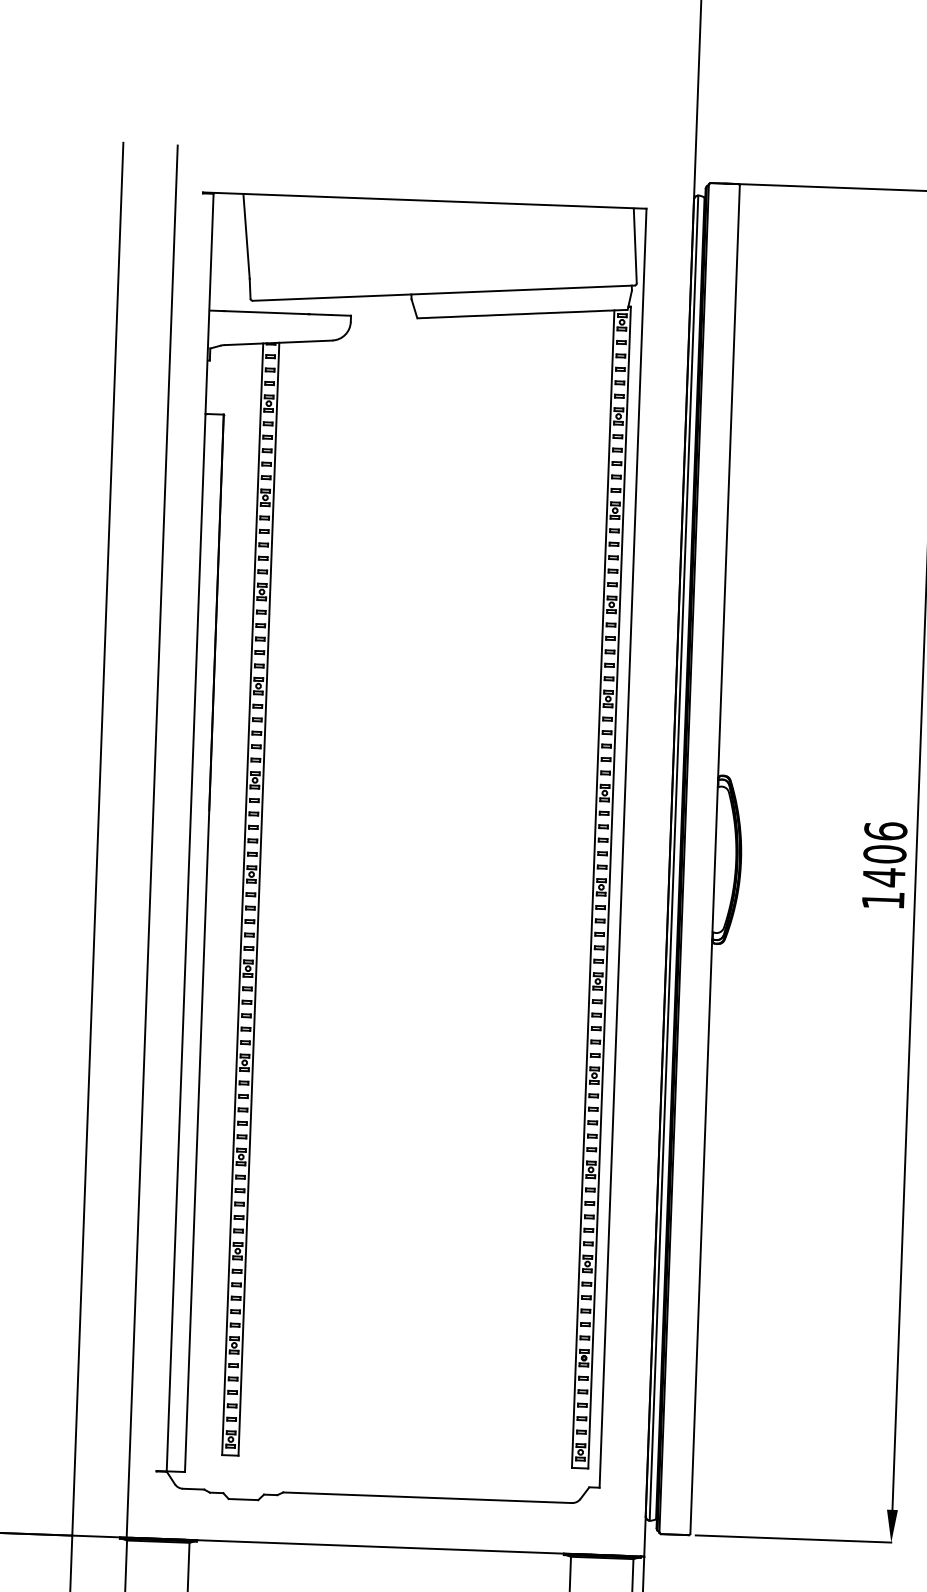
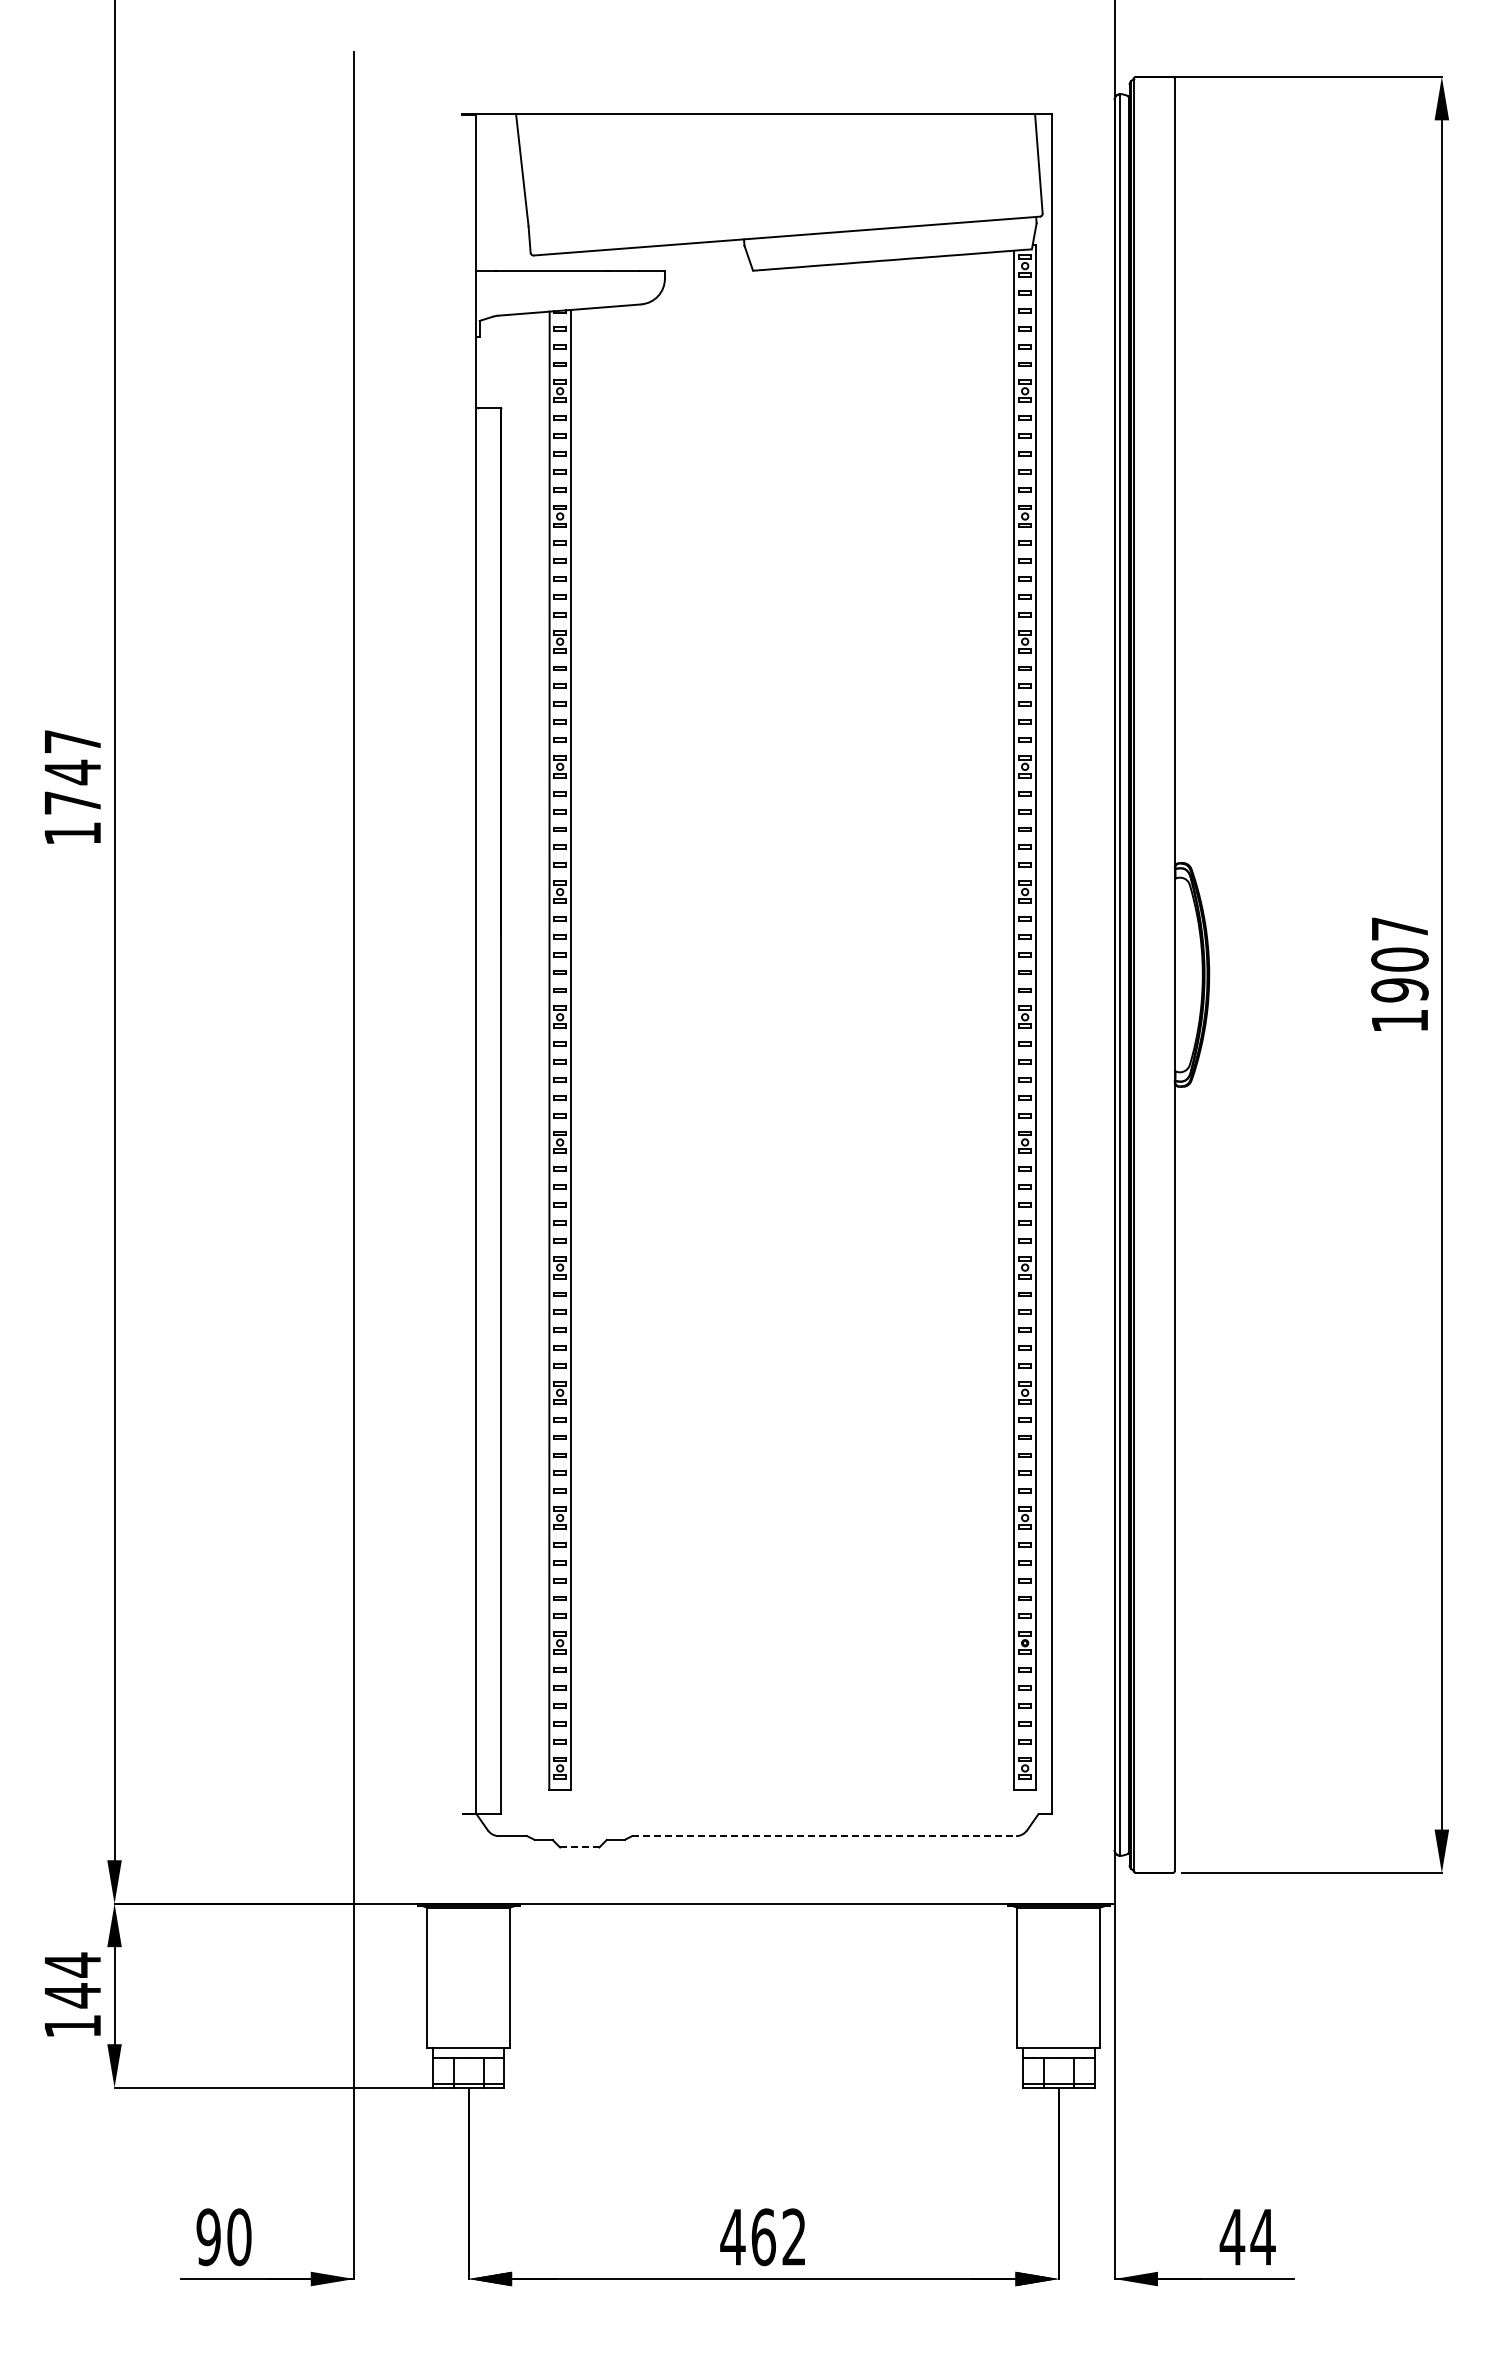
line: (152, 841) -> (426, 978), removed
text: (884, 854) -> (1399, 959), 1406 -> 1907
line: (427, 1498) -> (824, 1836), solid -> dashed
line: (243, 1499) -> (579, 1847), solid -> dashed

